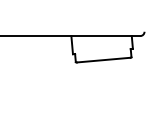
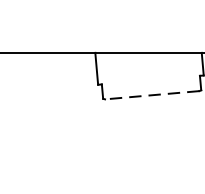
line: (103, 60) -> (151, 95), solid -> dashed

